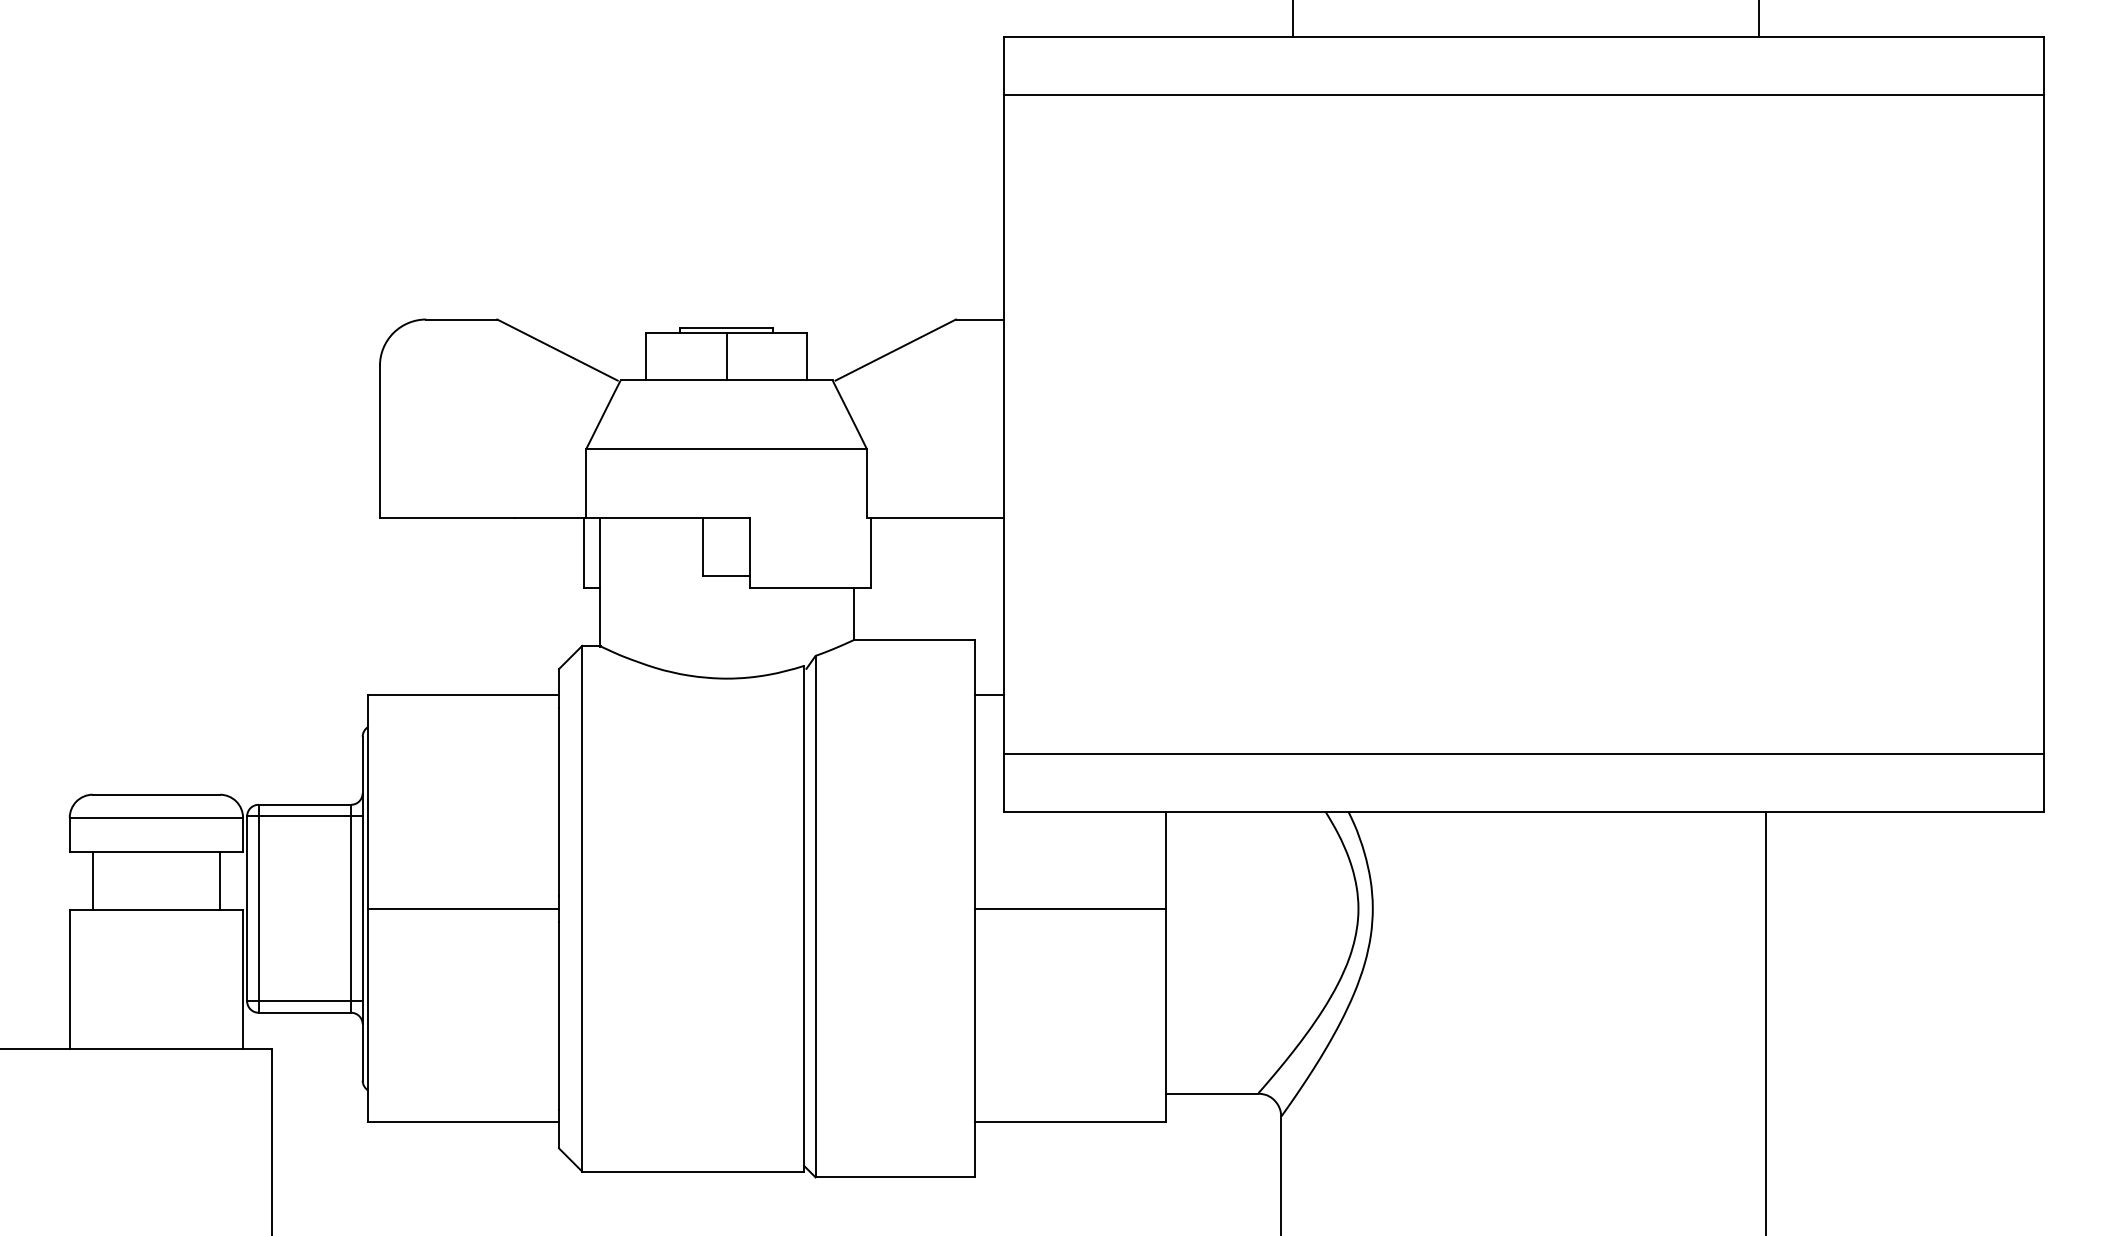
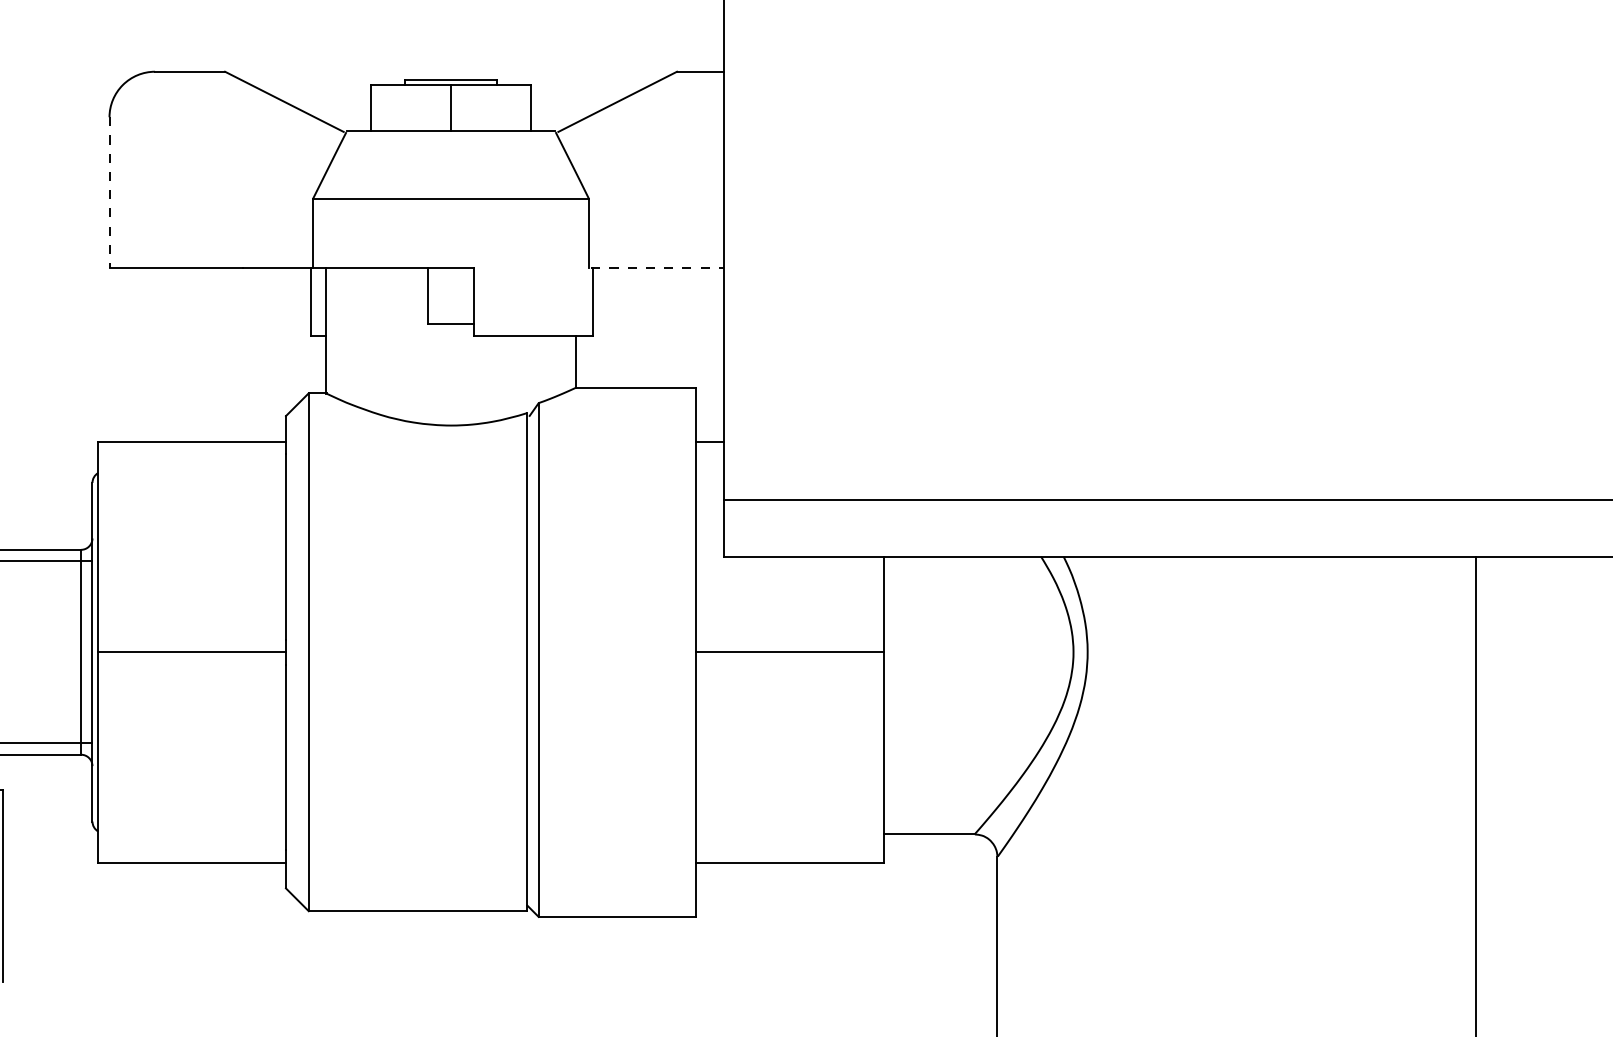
line: (379, 442) -> (109, 192), solid -> dashed
line: (936, 518) -> (657, 267), solid -> dashed

